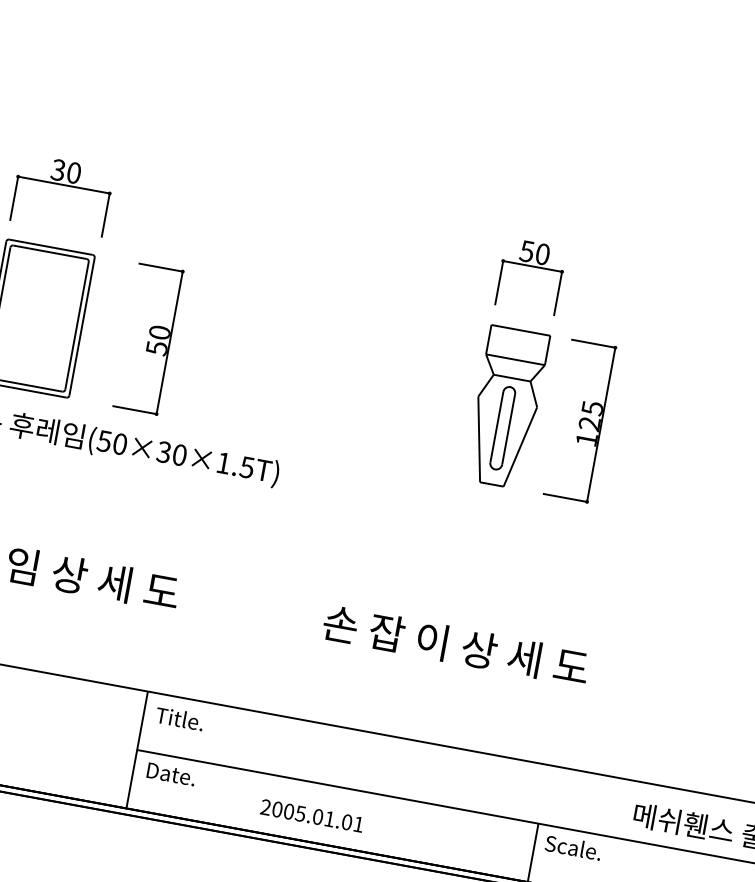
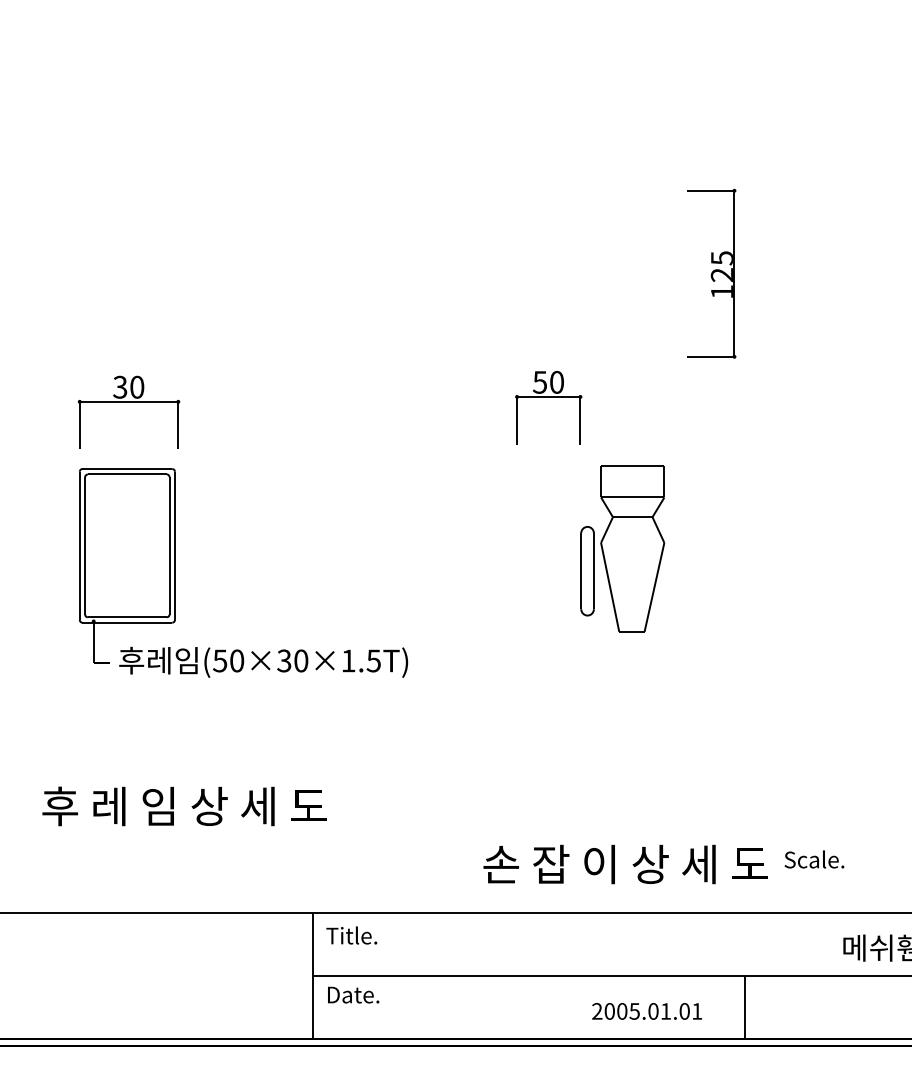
part: (532, 266) -> (548, 397), moved
part: (148, 338) -> (246, 545), removed
part: (579, 420) -> (711, 273), moved
part: (502, 428) -> (587, 571), moved
text: (456, 645) -> (625, 864), moved
text: (311, 815) -> (646, 1011), moved
text: (573, 847) -> (814, 859), moved

